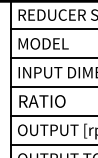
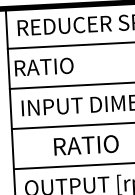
text: (41, 43) -> (51, 66), MODEL -> RATIO
text: (42, 101) -> (86, 145), moved

